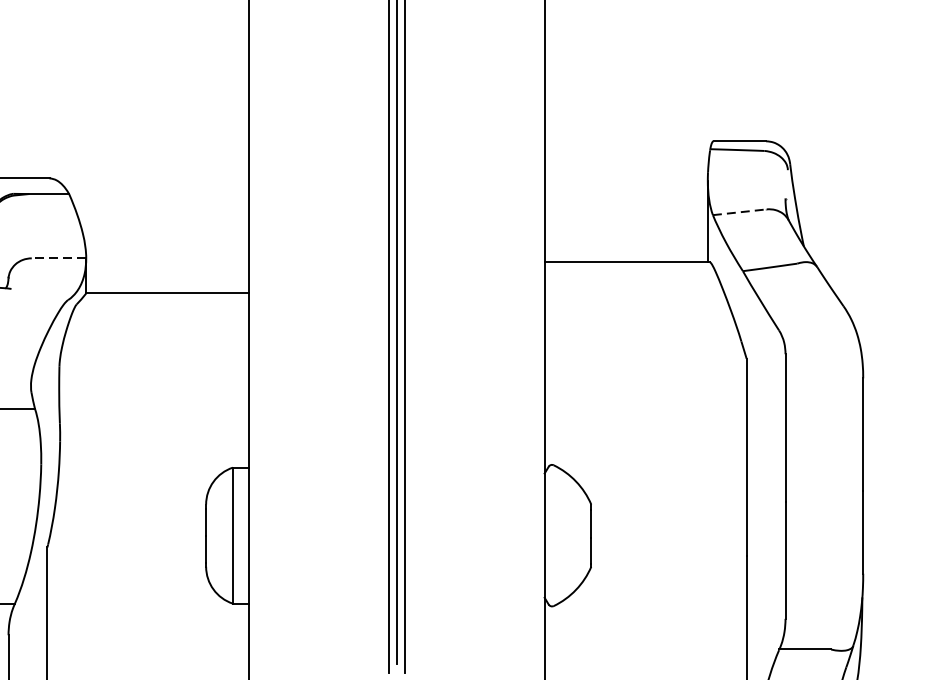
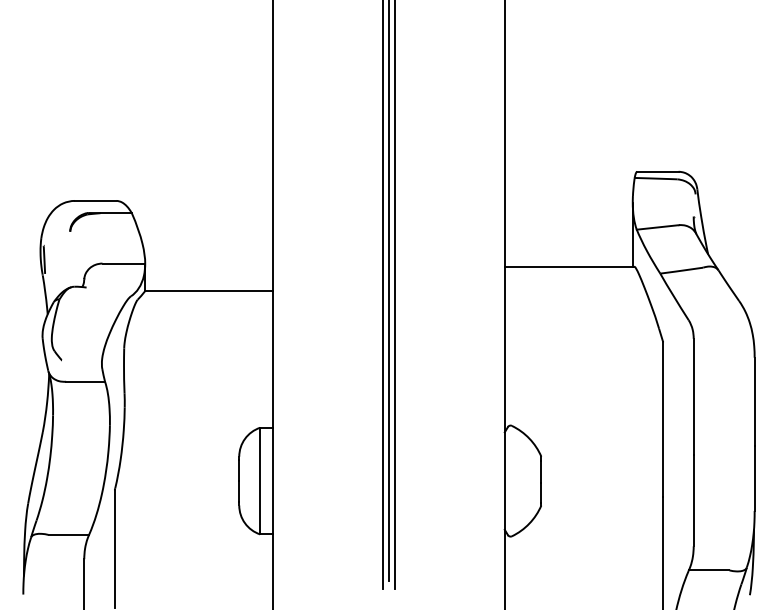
line: (740, 212) -> (658, 227), dashed -> solid
line: (58, 258) -> (123, 263), dashed -> solid

